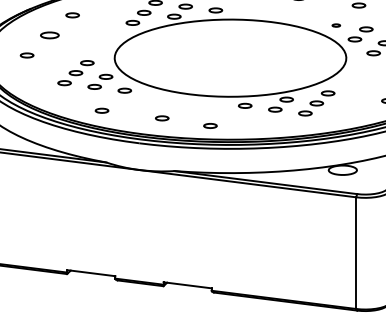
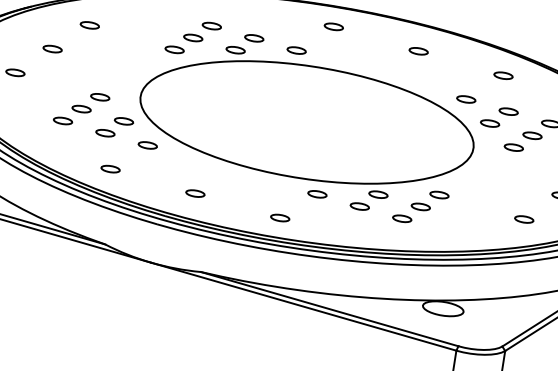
part: (336, 25) -> (466, 99), size x1.67
part: (49, 35) -> (52, 49), size x0.71
part: (210, 125) -> (280, 217), moved

